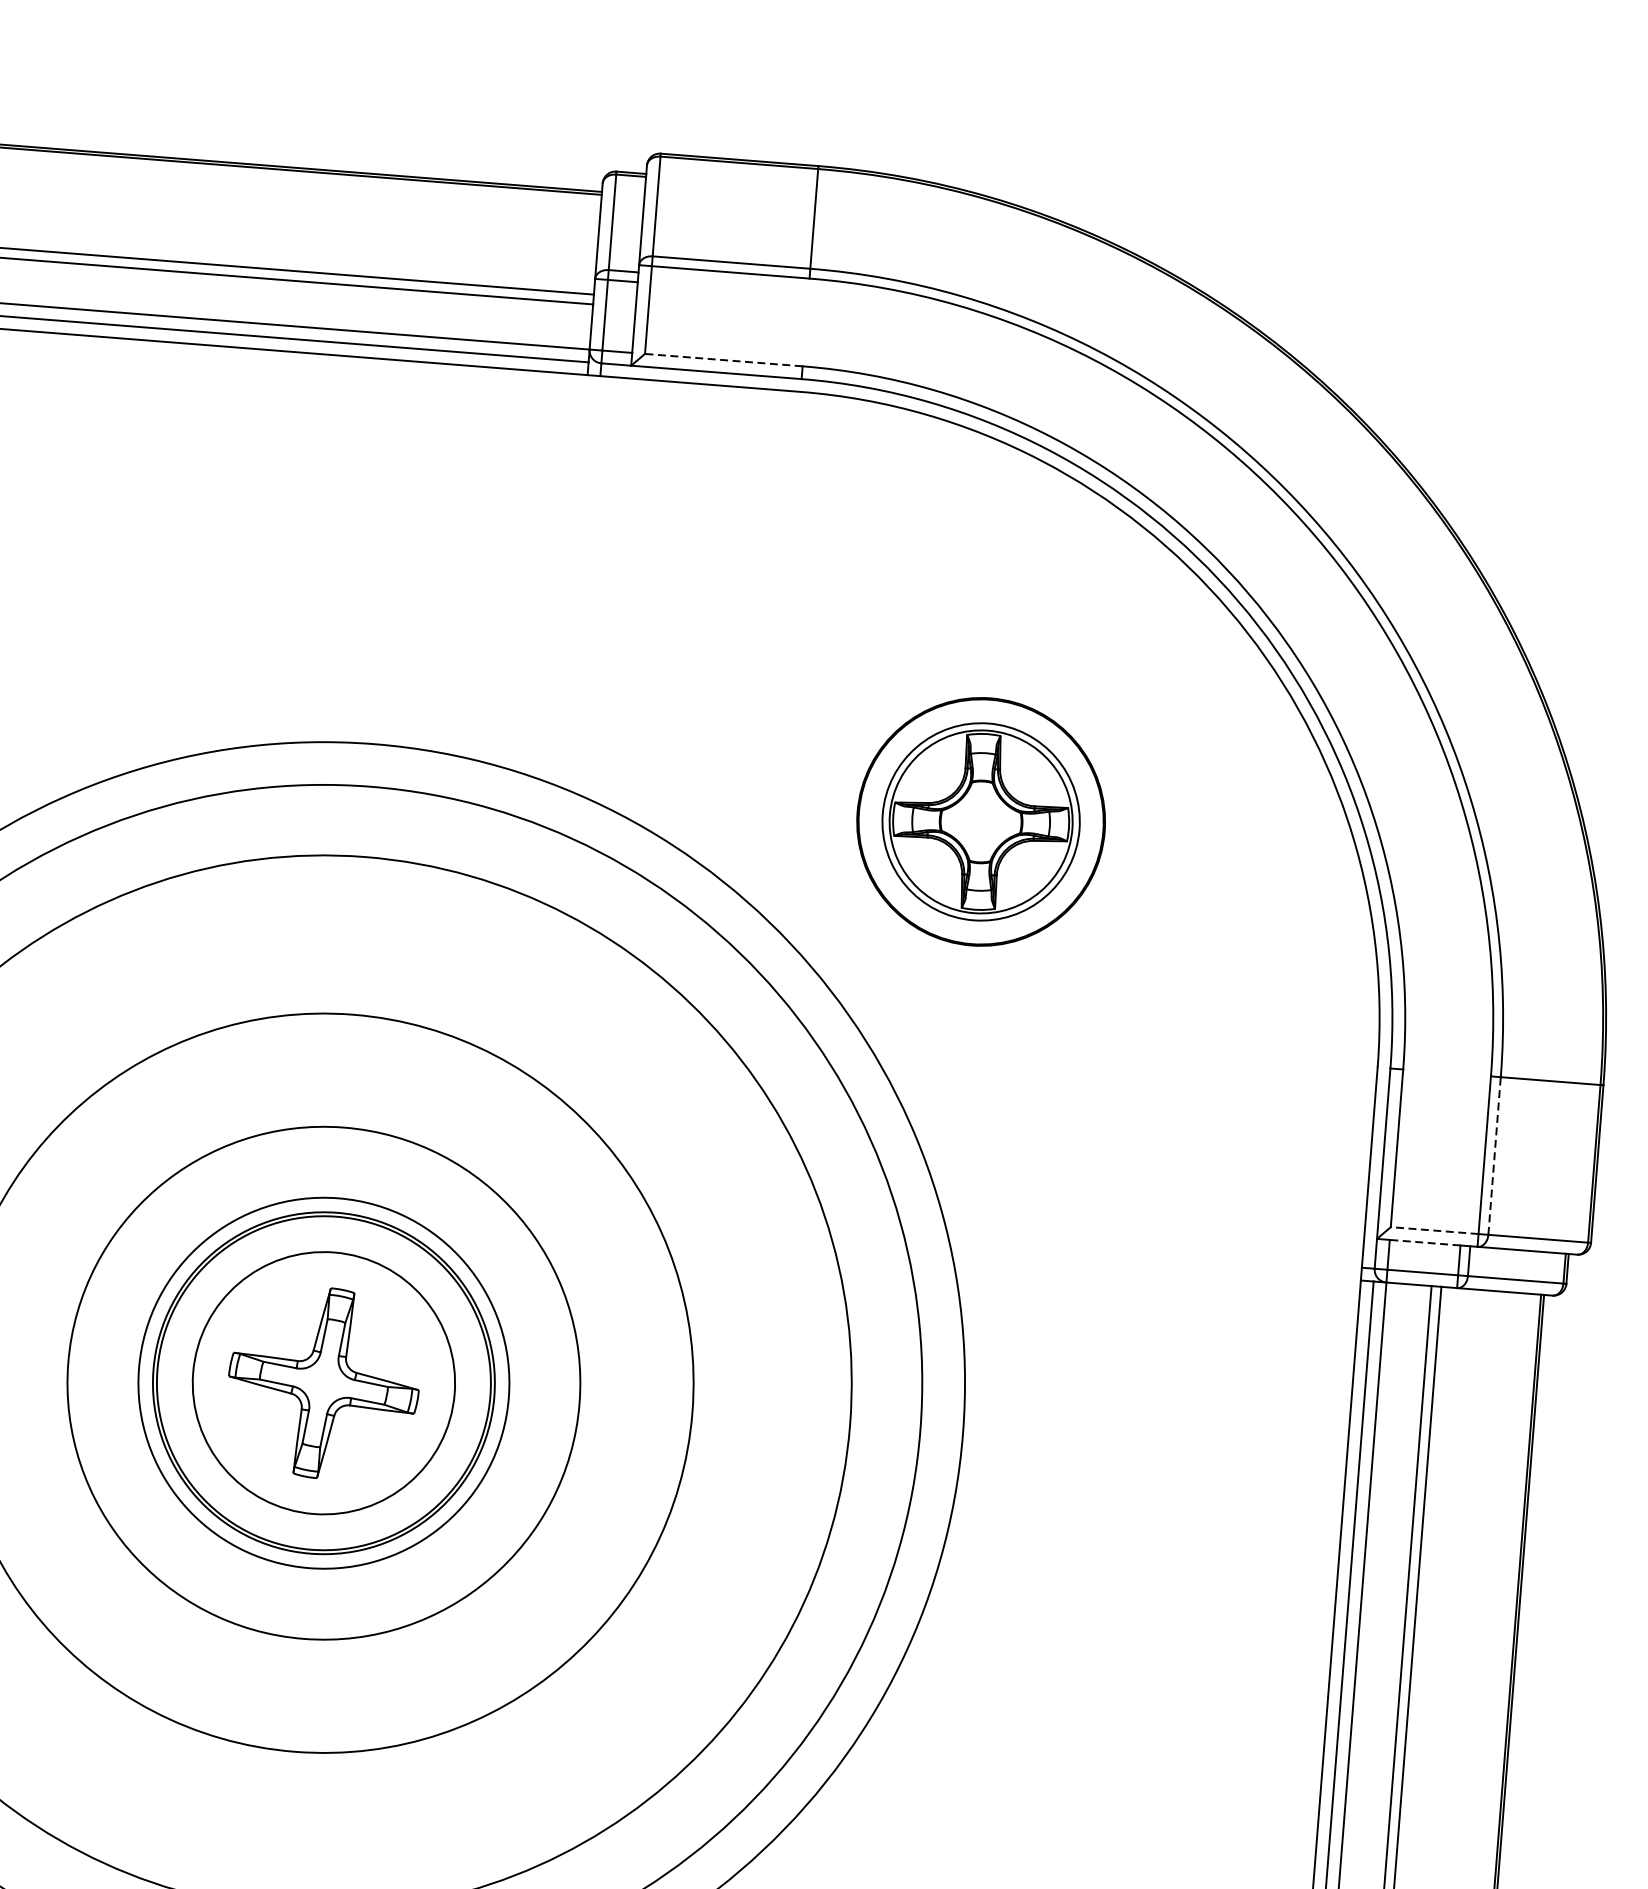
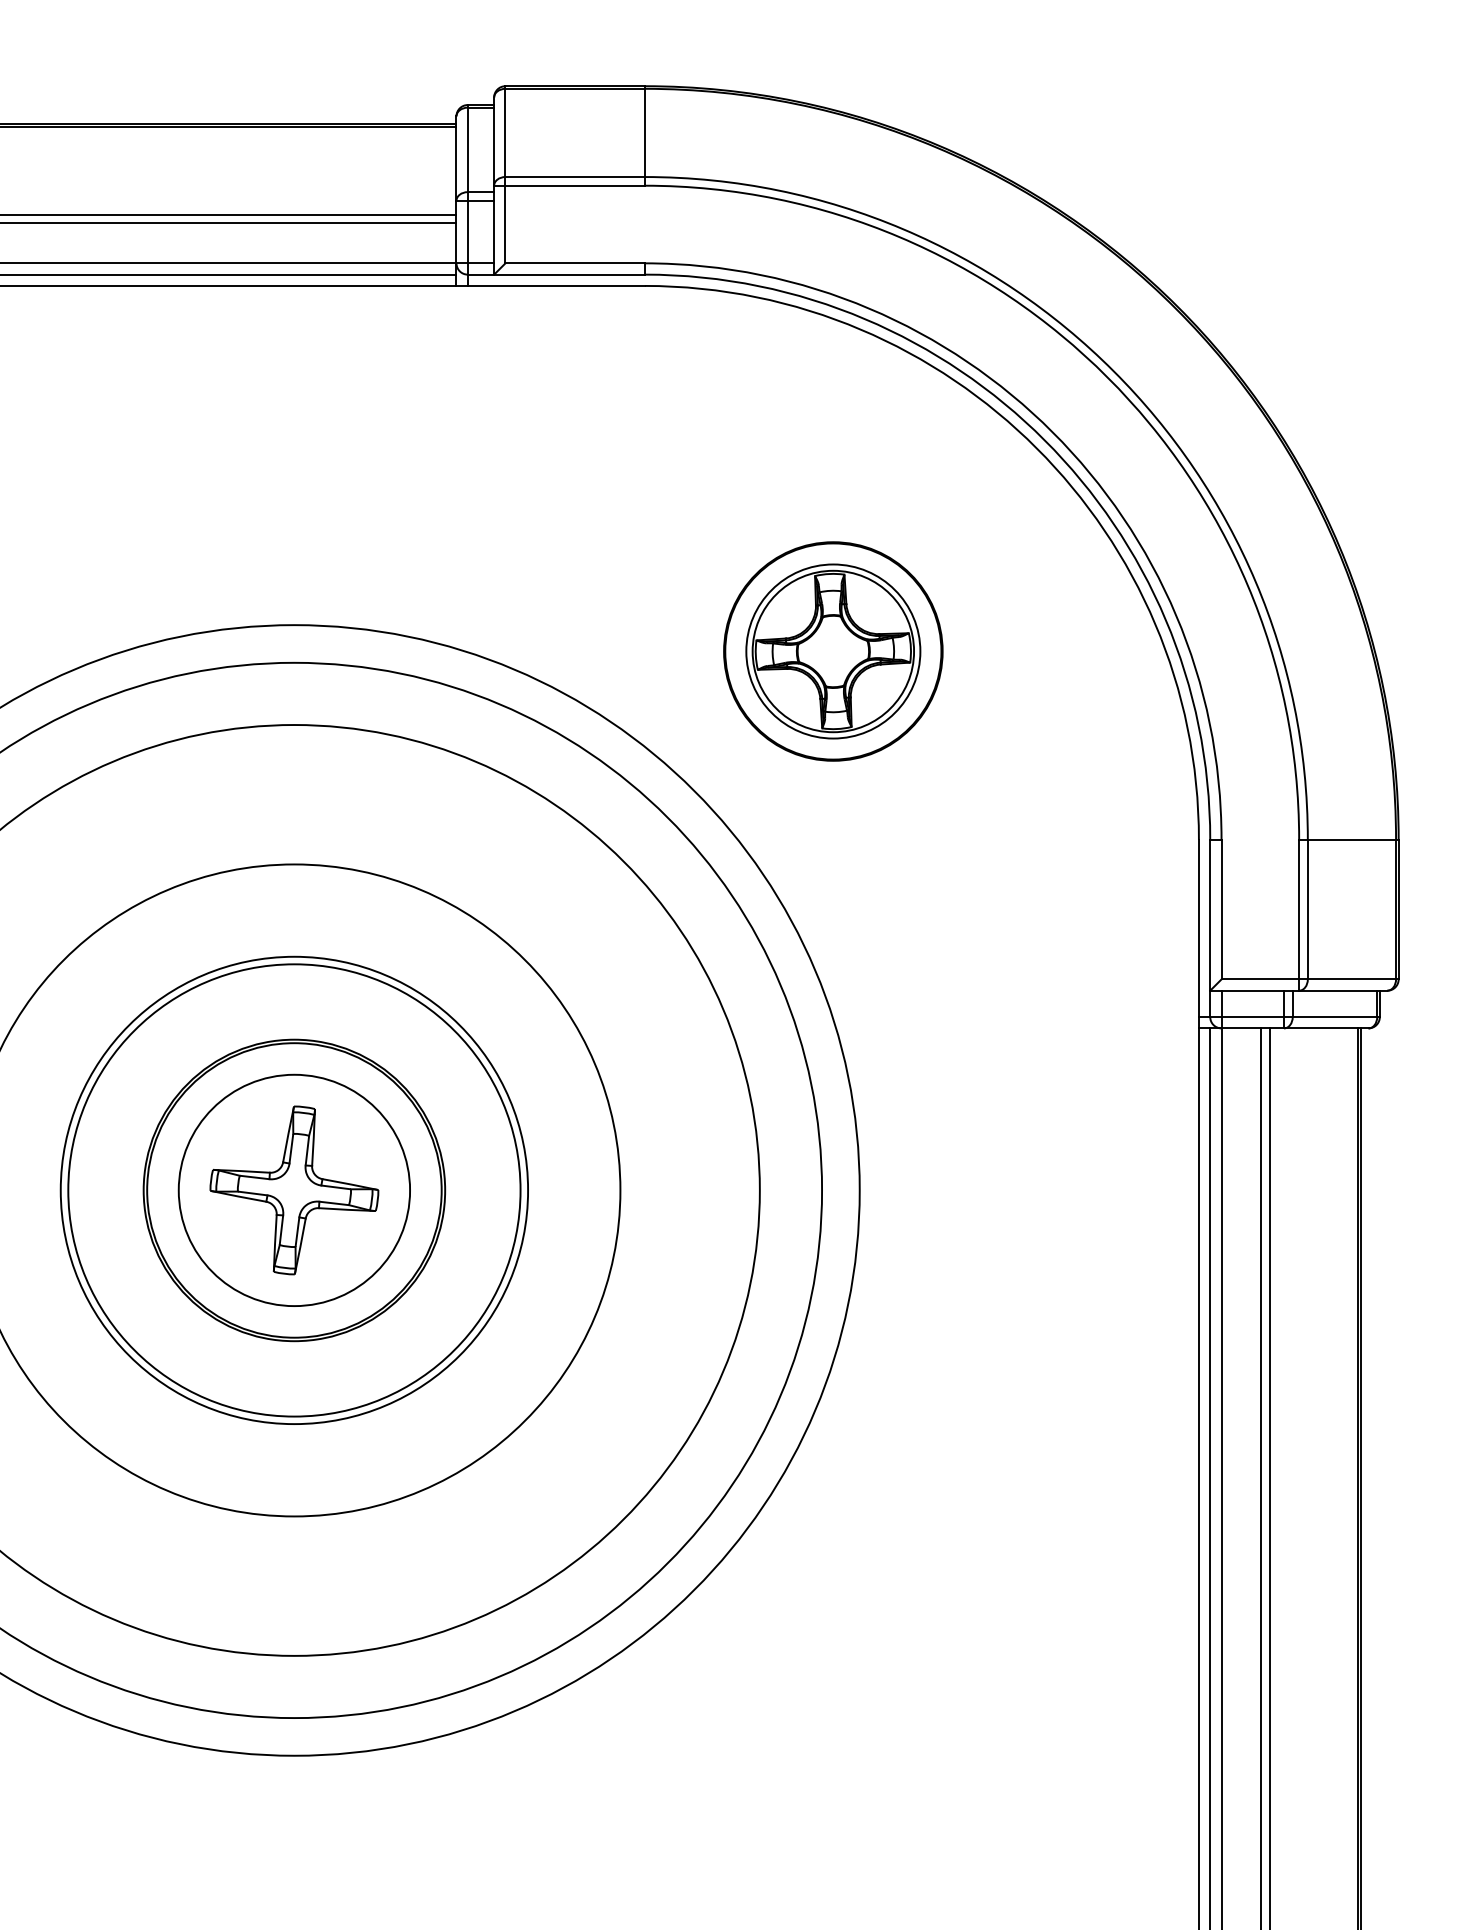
line: (724, 360) -> (575, 263), dashed -> solid
line: (1494, 1155) -> (1307, 909), dashed -> solid
line: (1434, 1230) -> (1260, 979), dashed -> solid
line: (1424, 1242) -> (1252, 990), dashed -> solid
circle: (324, 1383) -> (294, 1190), size x1.43

